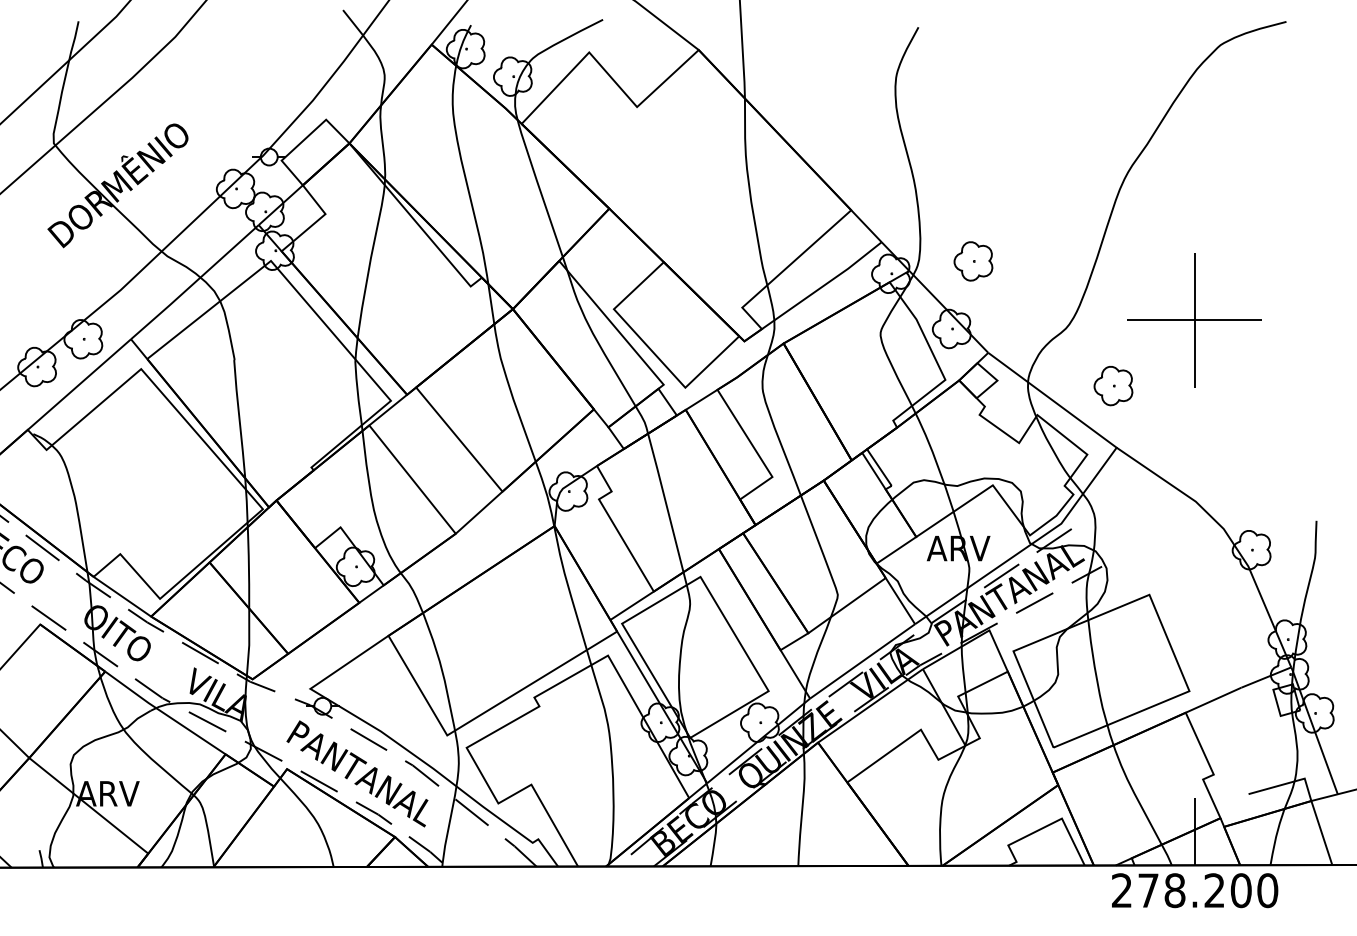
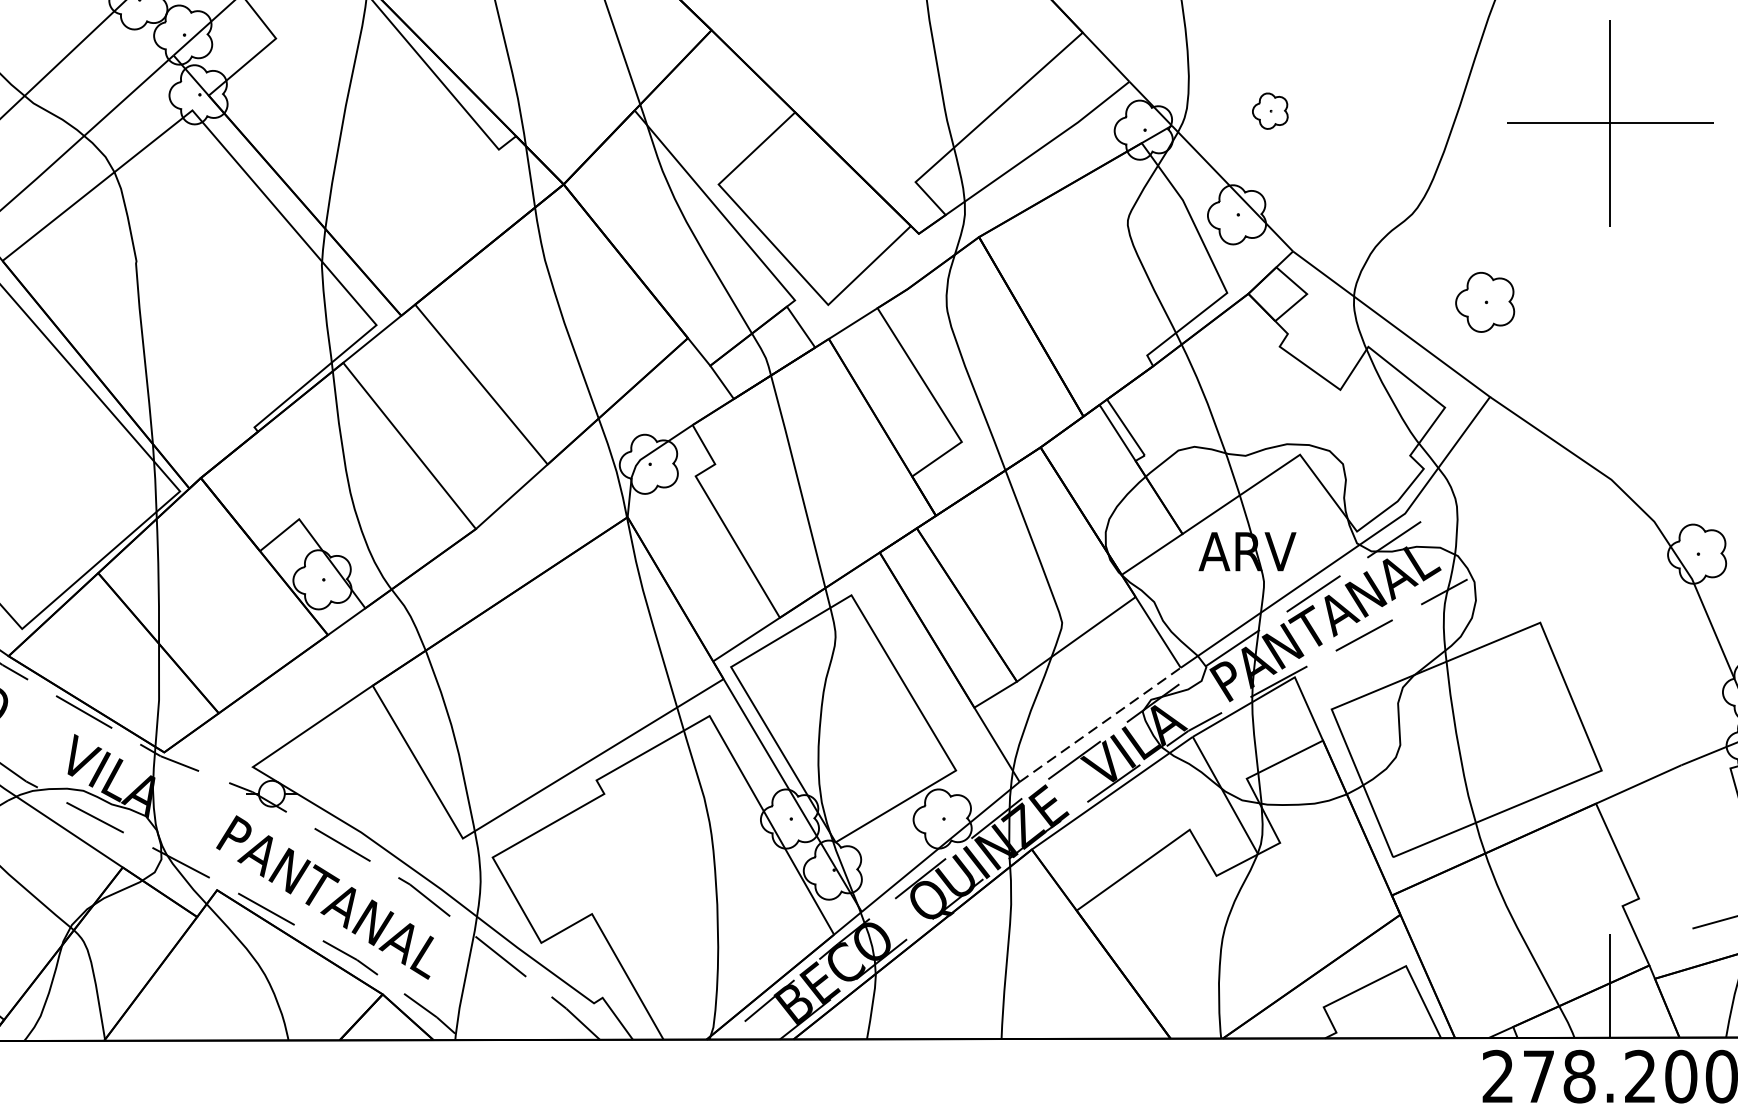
part: (973, 261) -> (1270, 111), size x0.6
part: (1194, 320) -> (1609, 123), moved
line: (863, 661) -> (1101, 725), solid -> dashed

